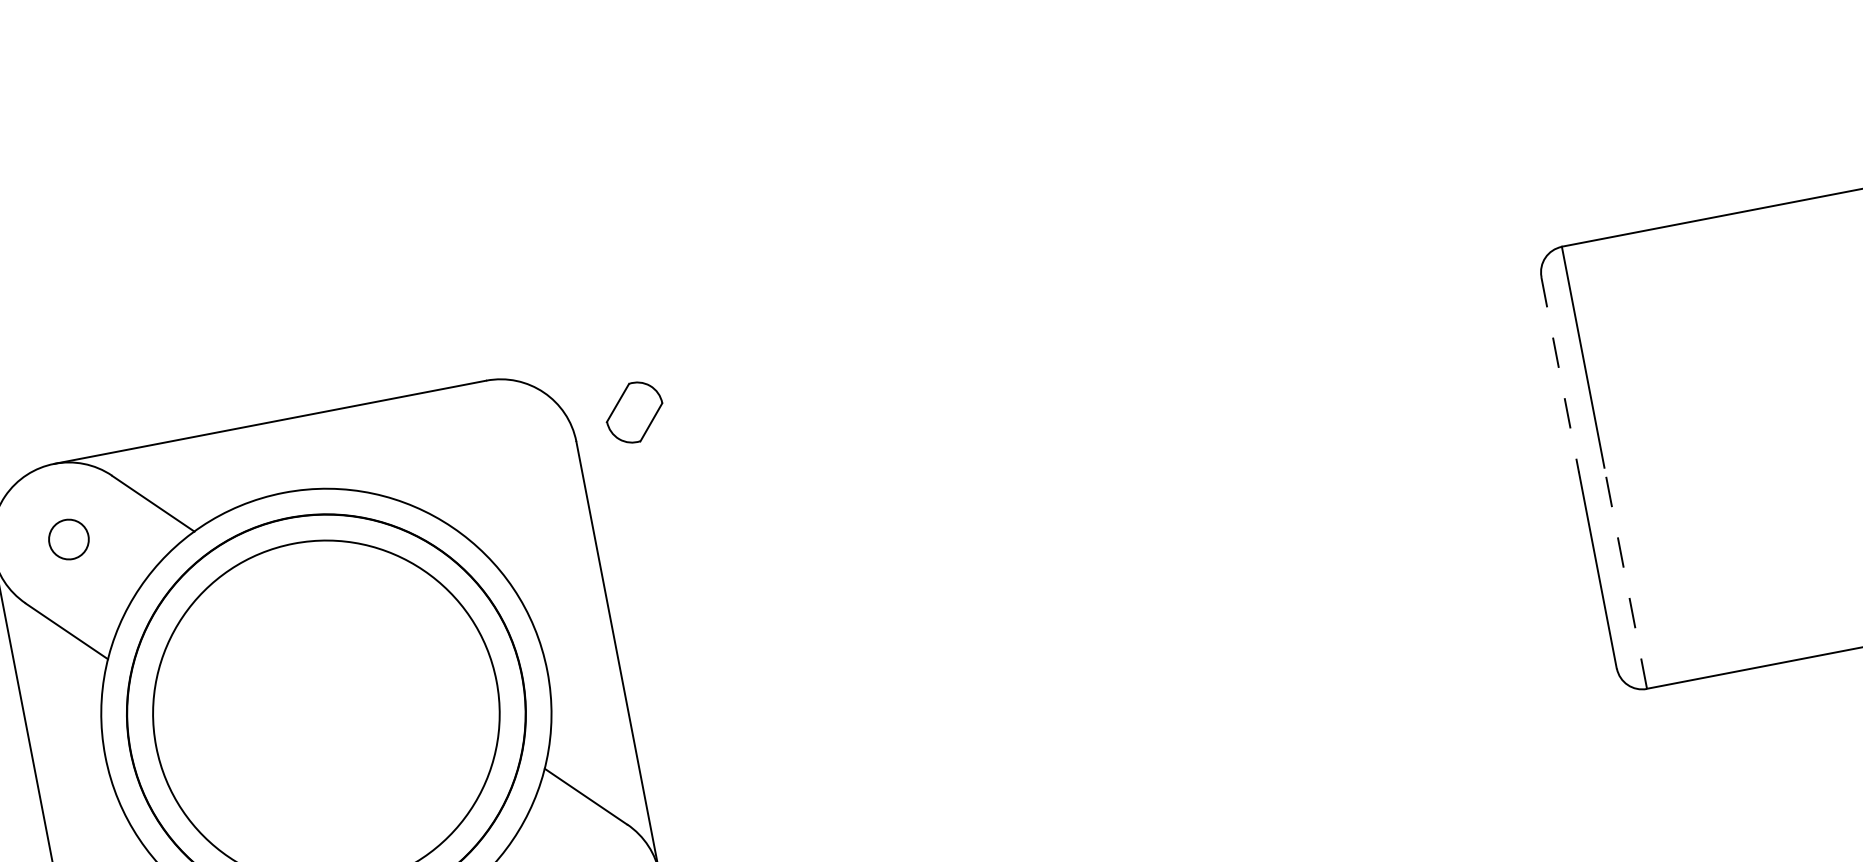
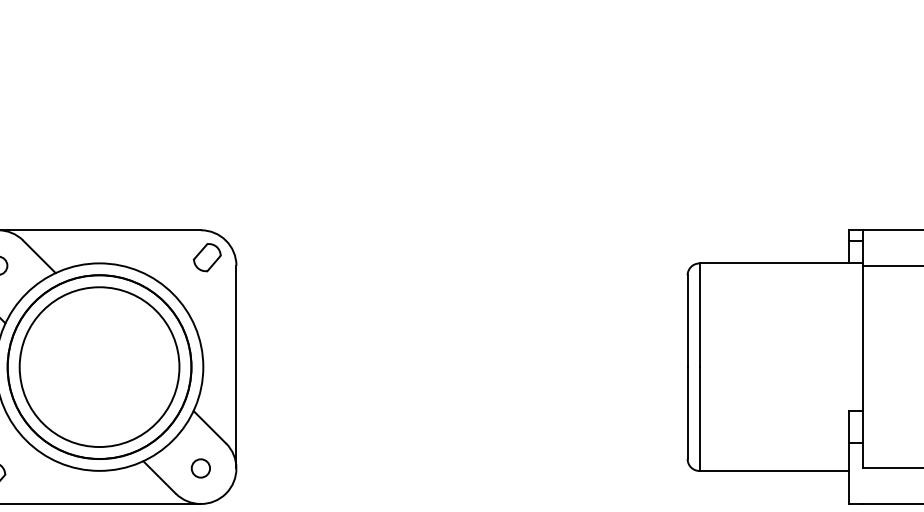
line: (1560, 375) -> (687, 321), dashed -> solid
part: (632, 412) -> (206, 257), moved
line: (1625, 579) -> (699, 419), dashed -> solid

